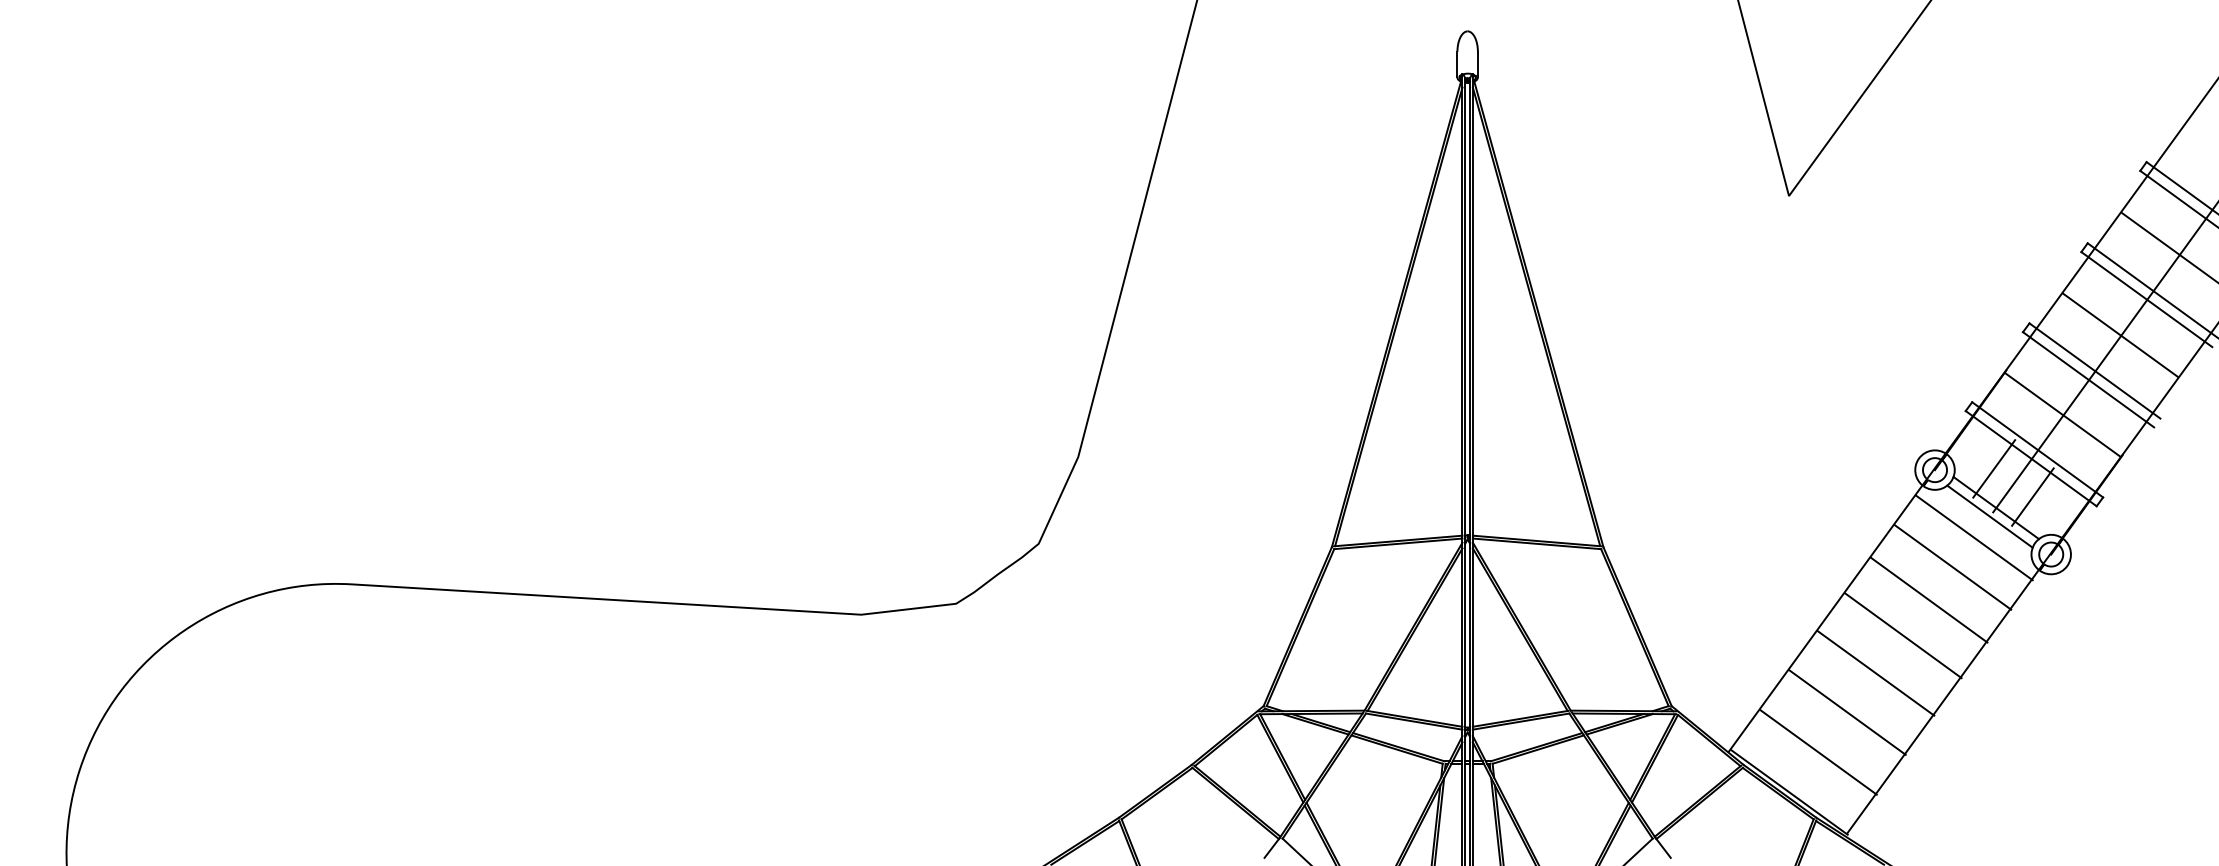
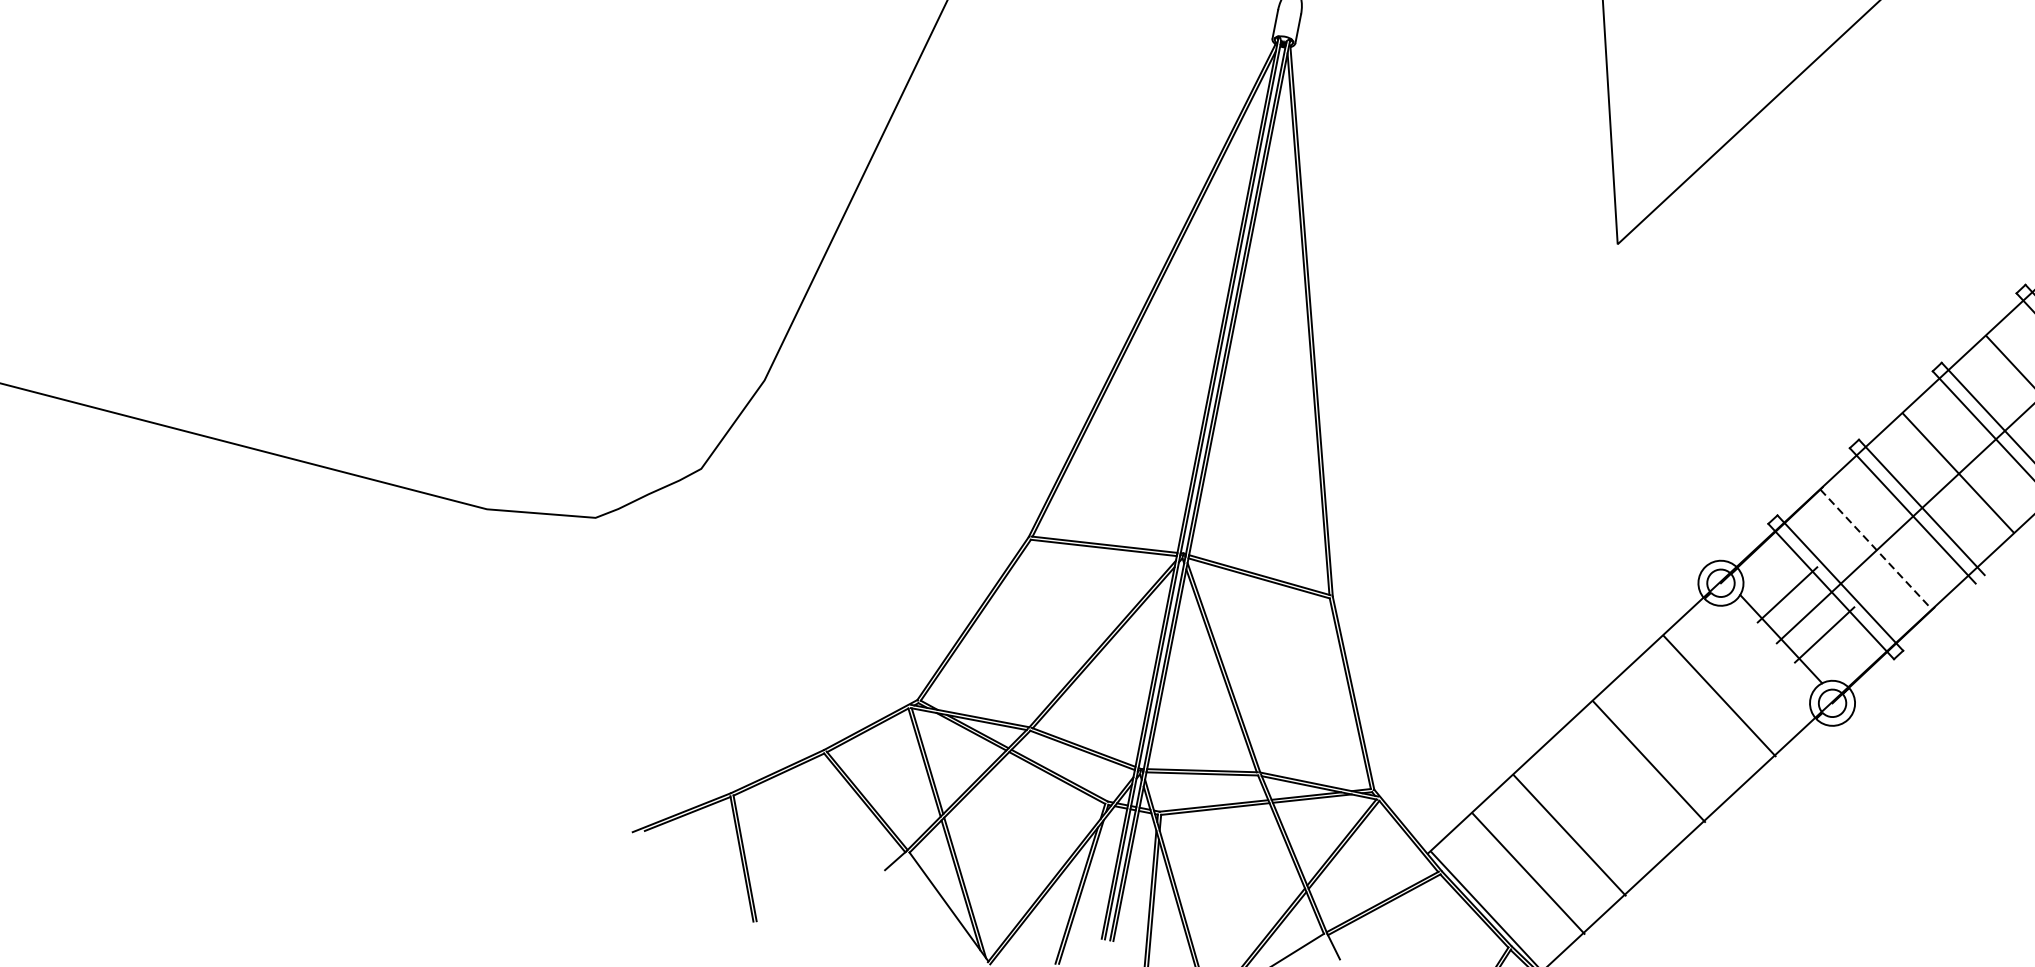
line: (2062, 415) -> (1875, 550), solid -> dashed
line: (1989, 516) -> (1771, 647), removed
line: (1974, 537) -> (1750, 667), removed
line: (1929, 599) -> (1686, 726), removed
line: (1875, 673) -> (1609, 797), removed

